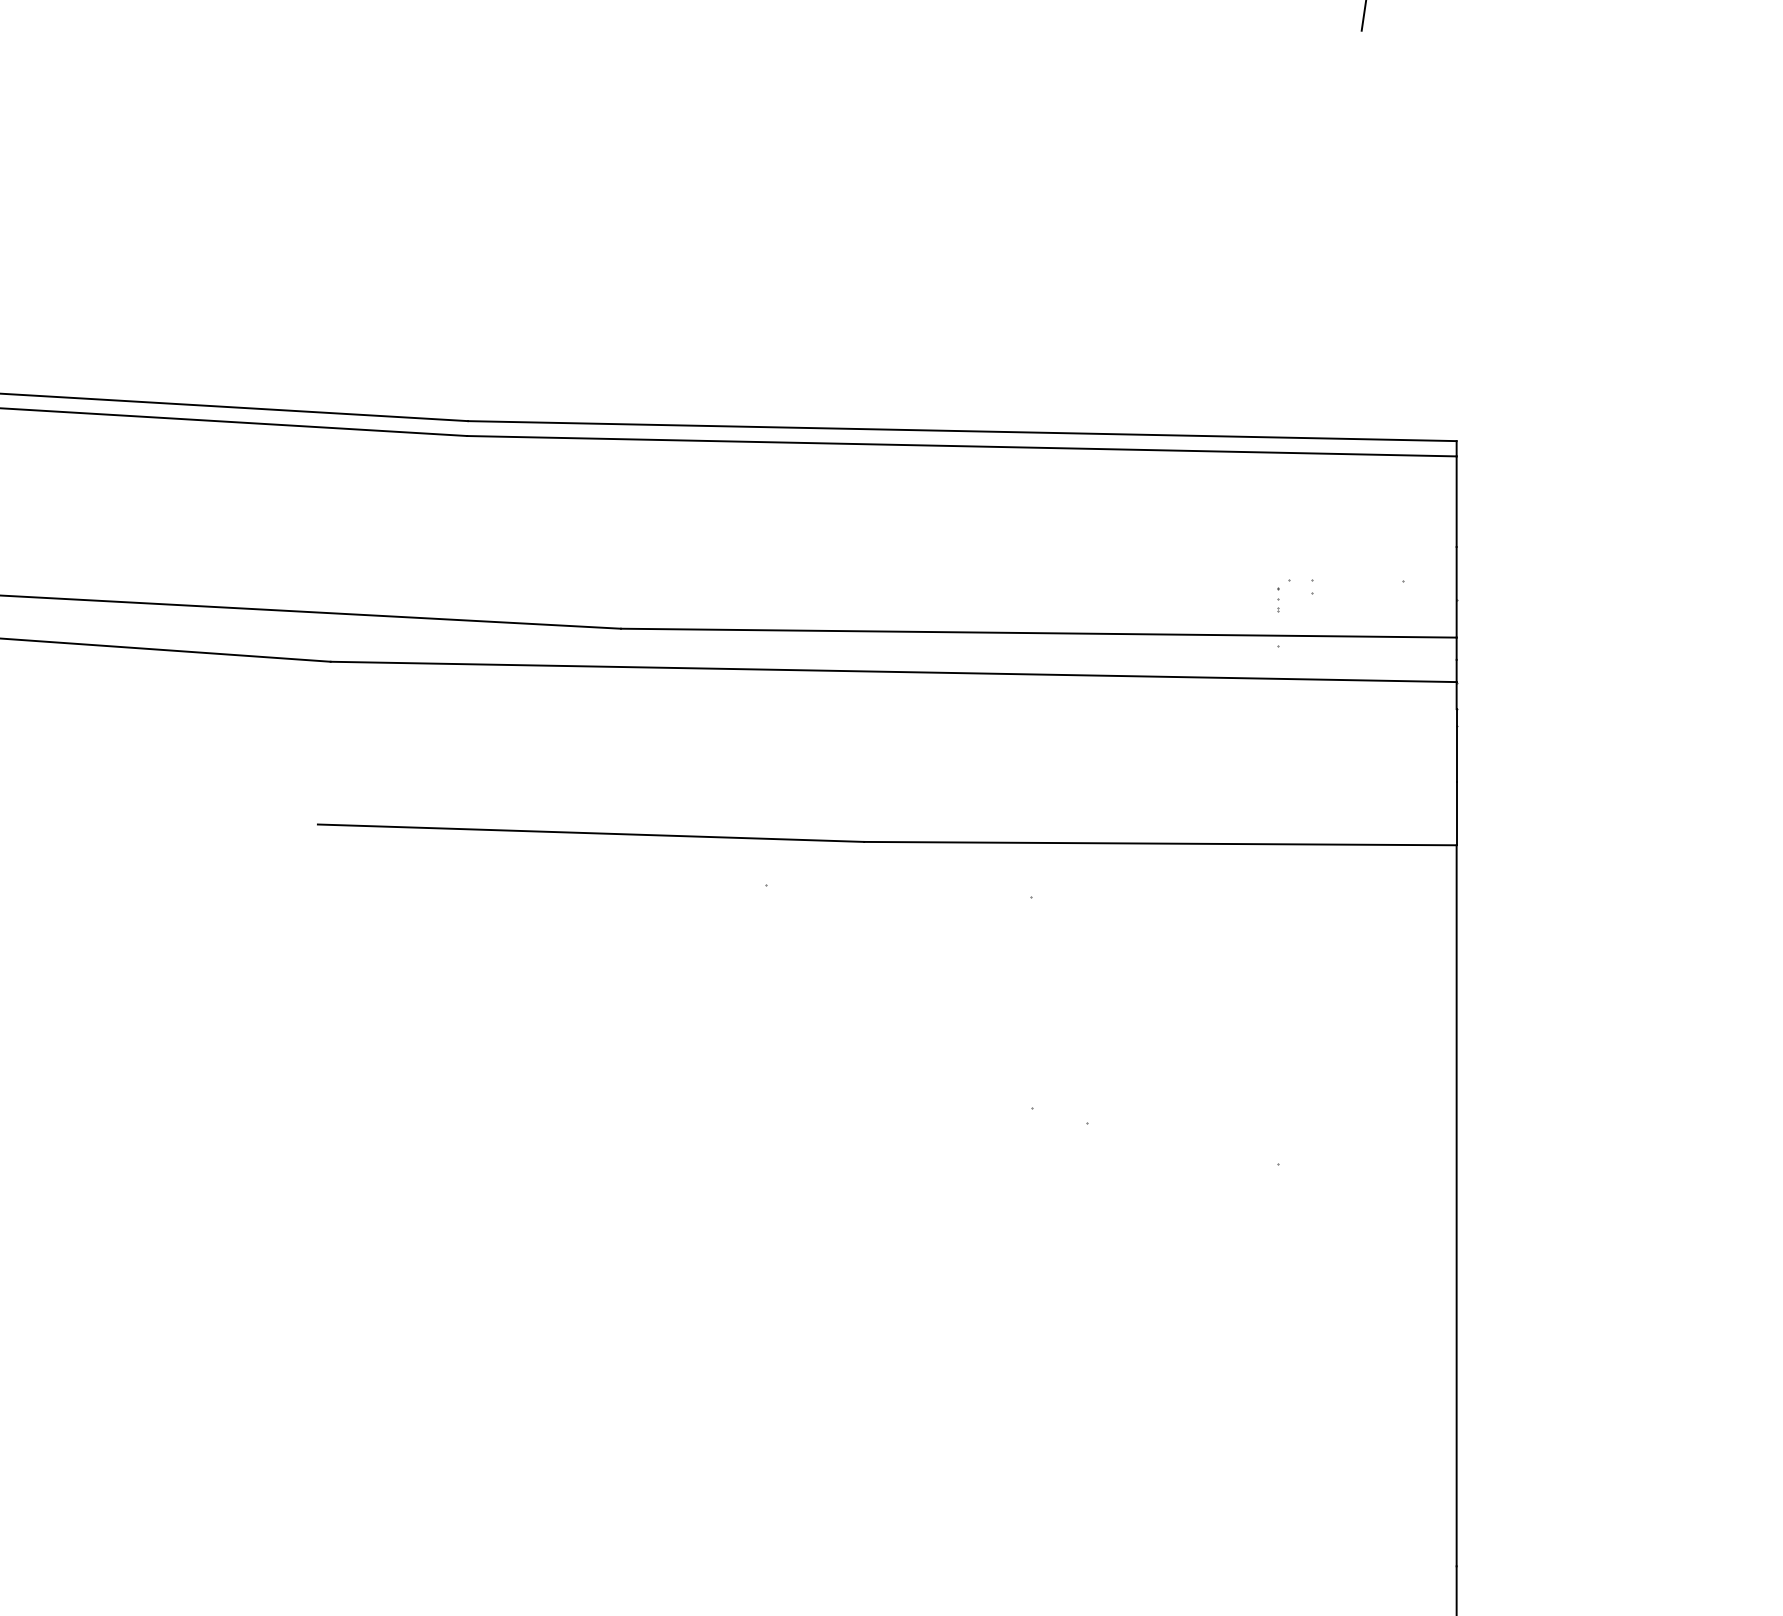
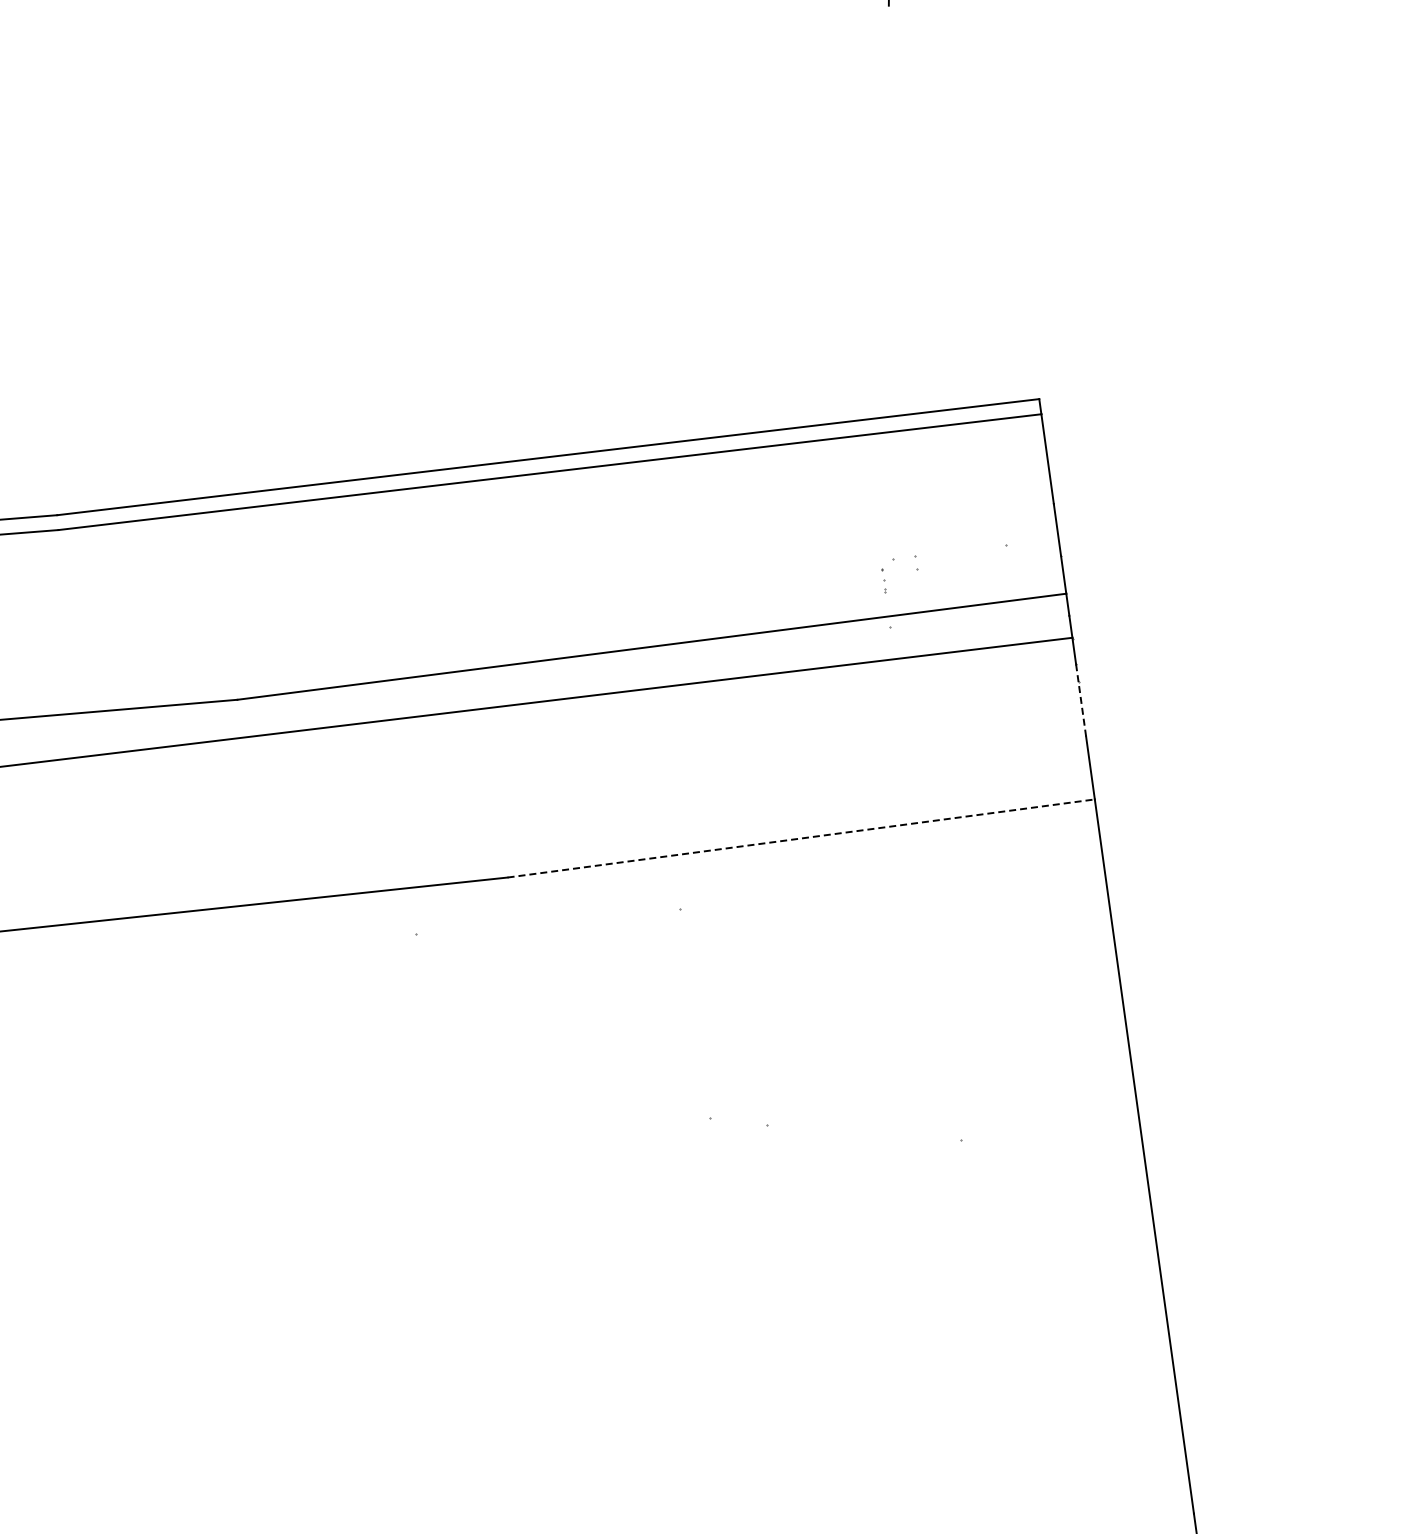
line: (1456, 744) -> (1080, 699), solid -> dashed
line: (1160, 843) -> (801, 838), solid -> dashed

